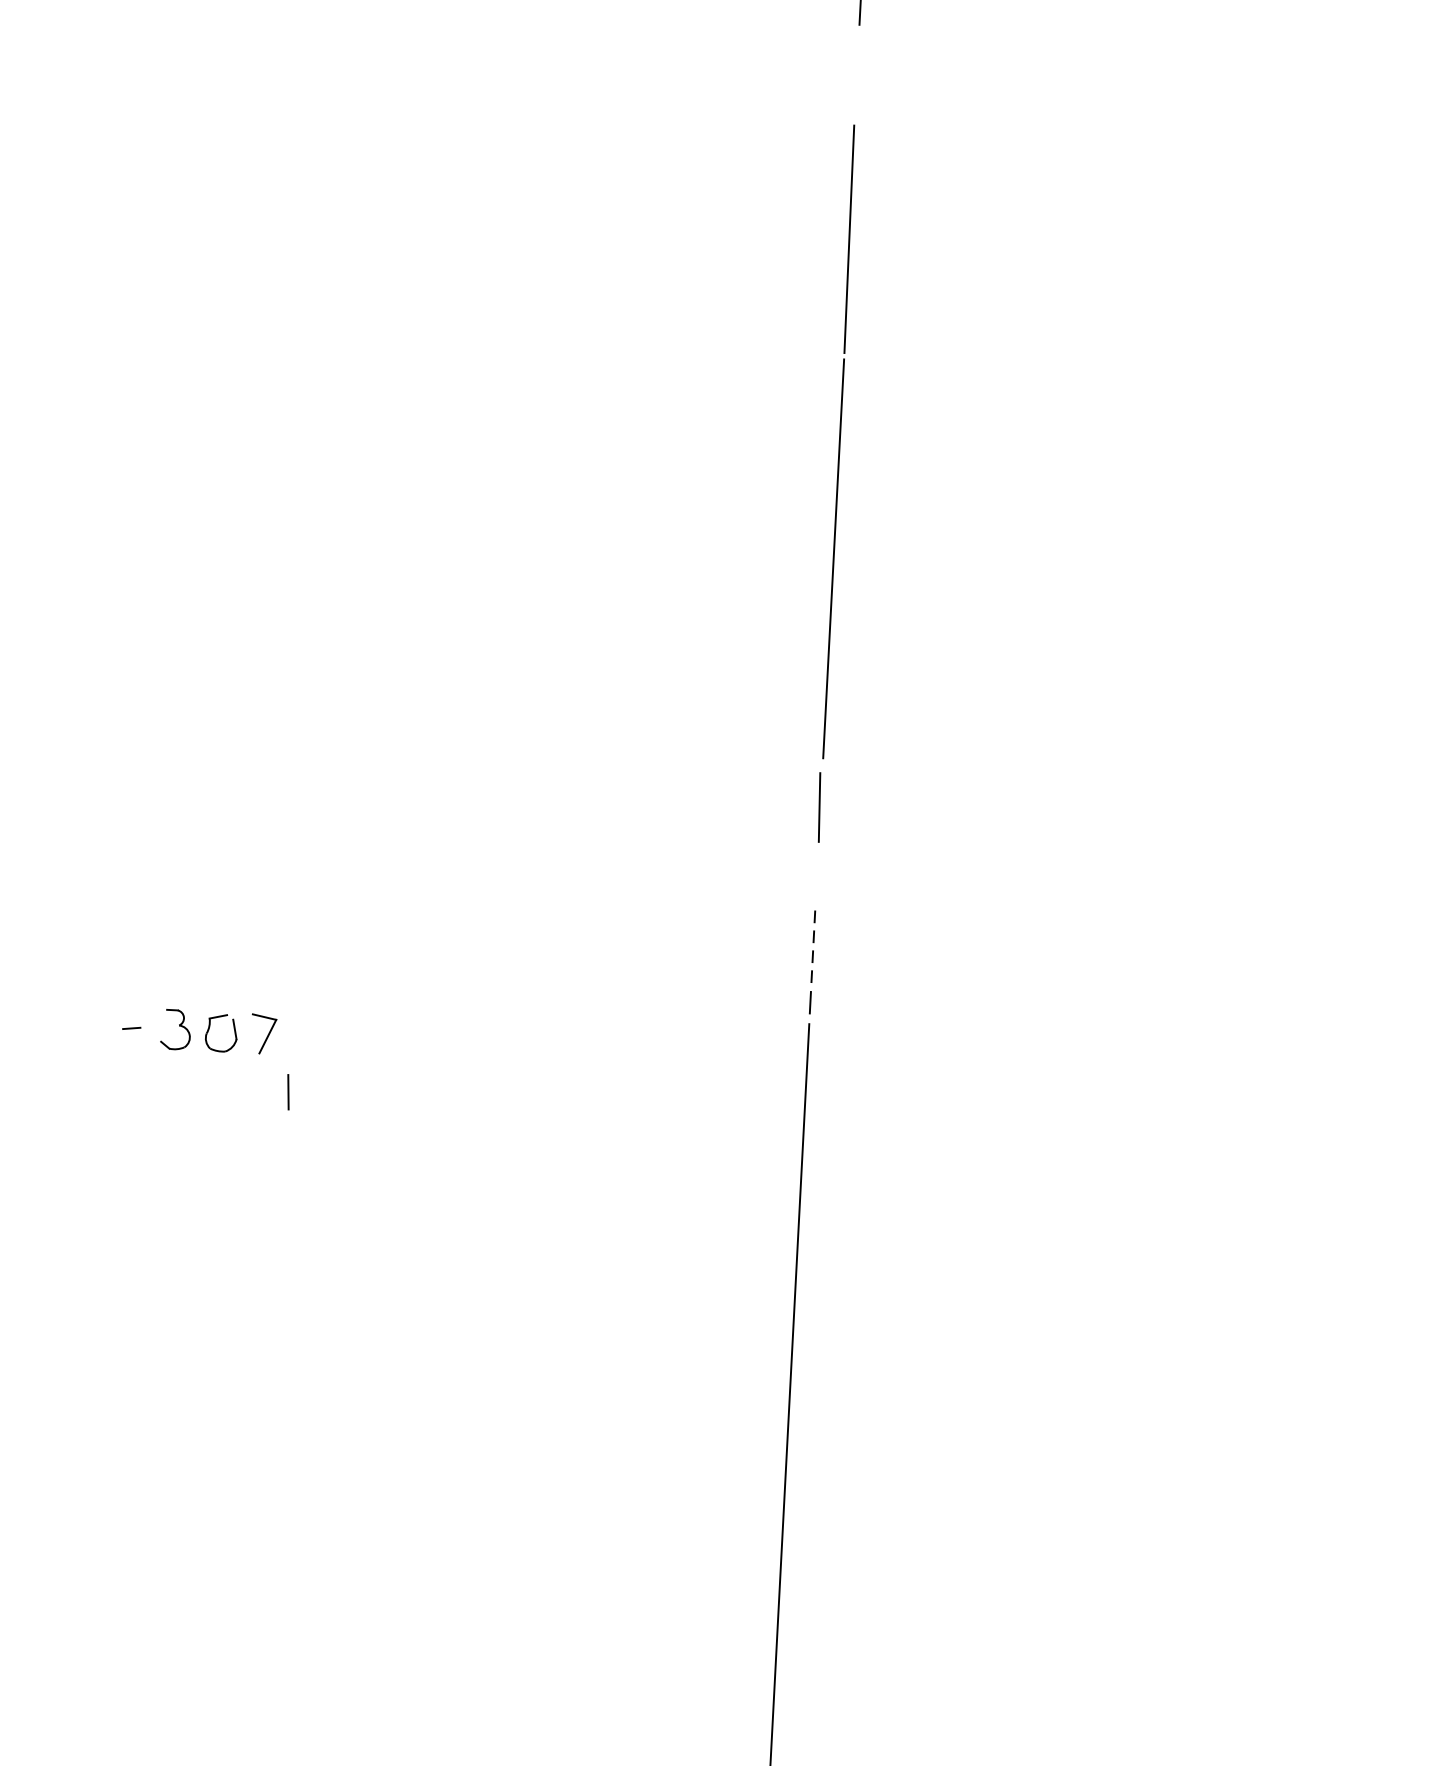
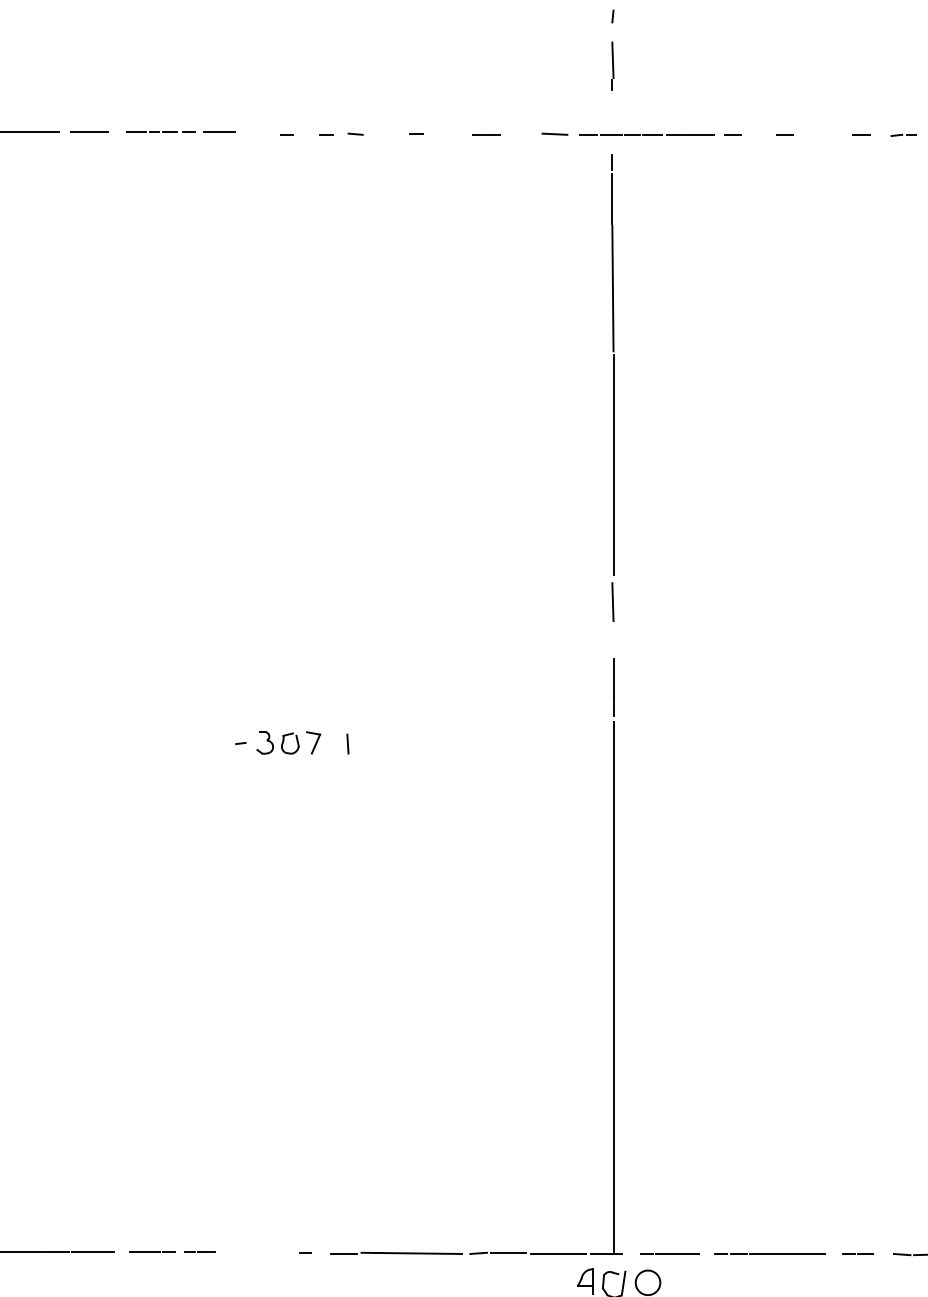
line: (857, 75) -> (612, 198), added
line: (813, 949) -> (613, 680), dashed -> solid
line: (287, 1091) -> (347, 743), moved

